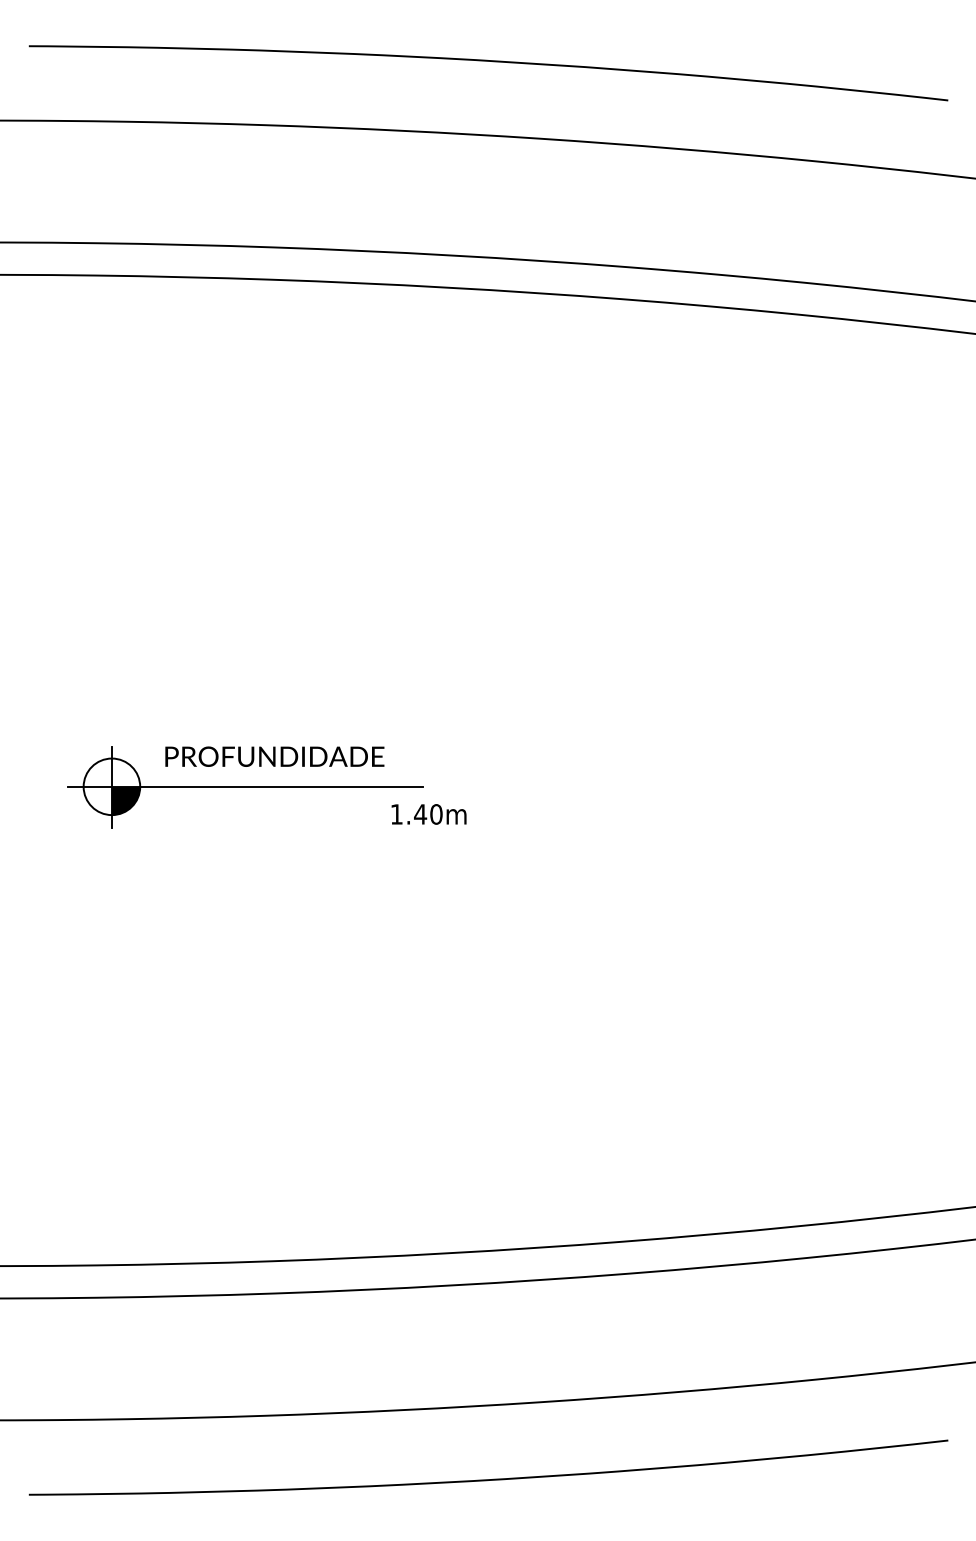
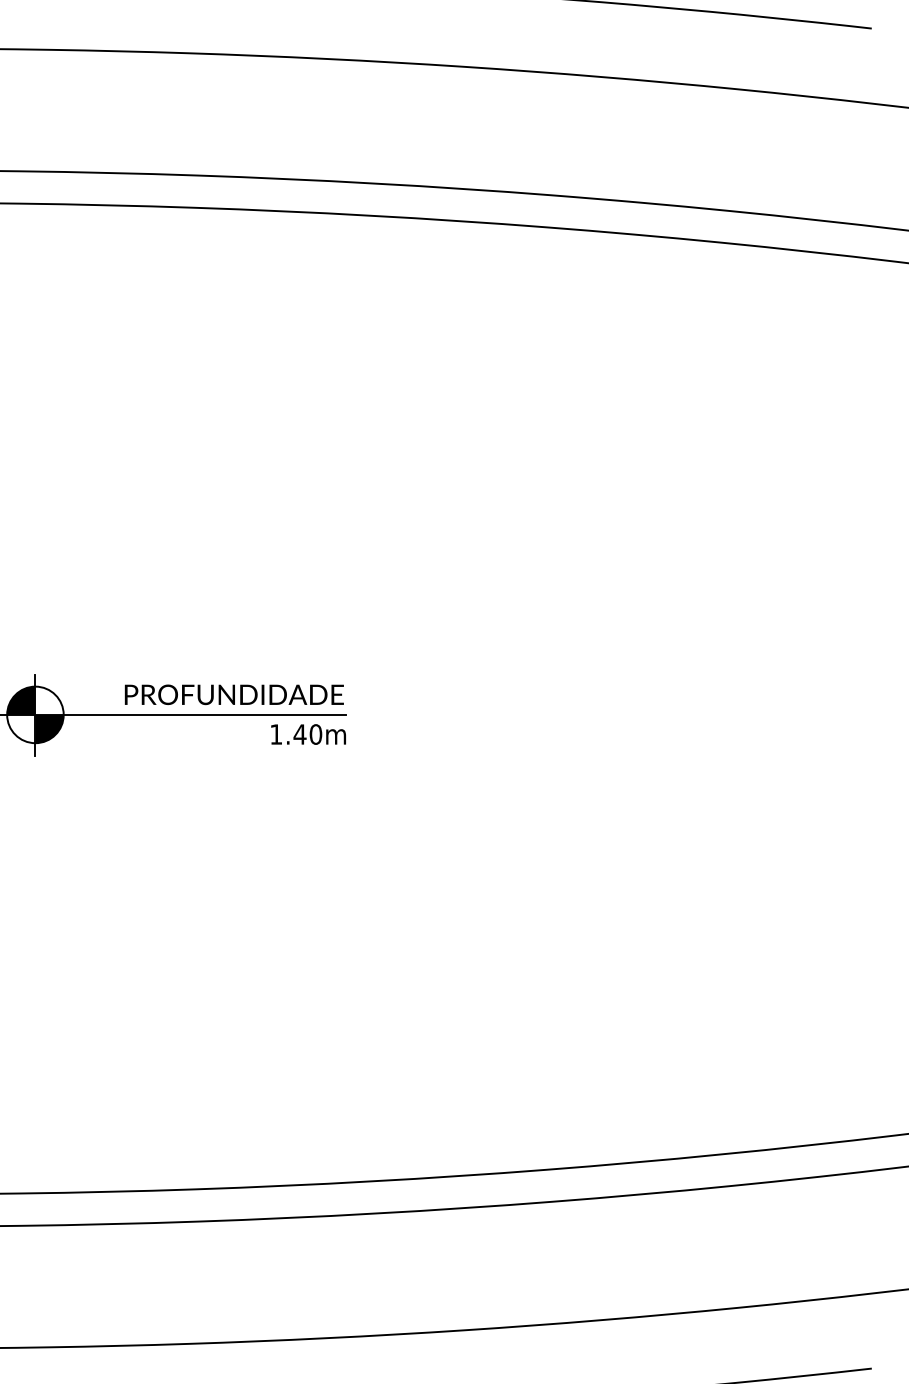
text: (274, 756) -> (234, 694), moved
fill: (97, 772) -> (21, 700), added
text: (428, 814) -> (308, 734), moved

